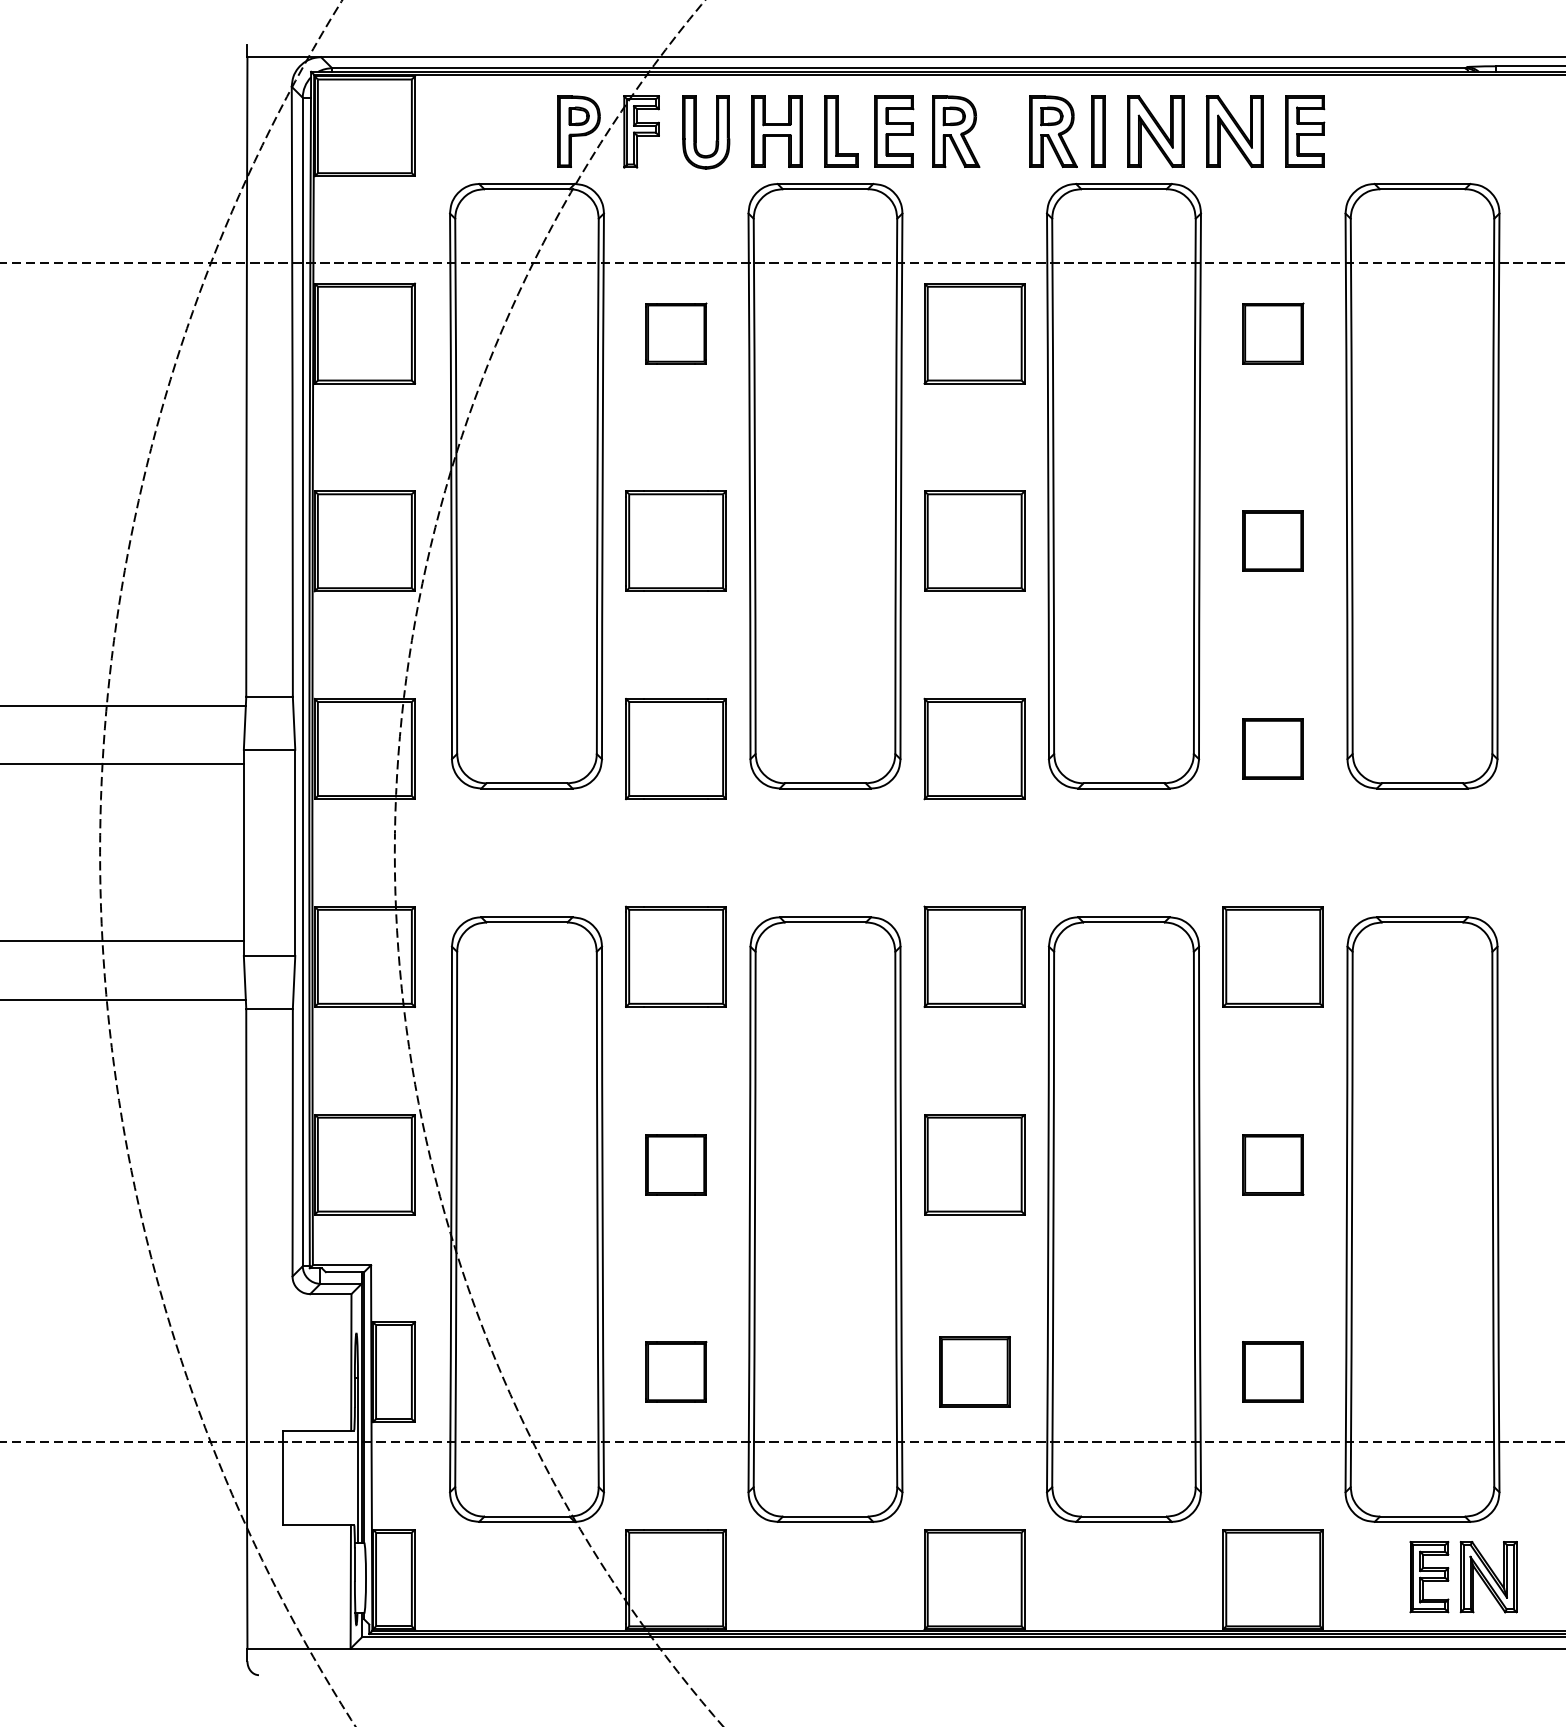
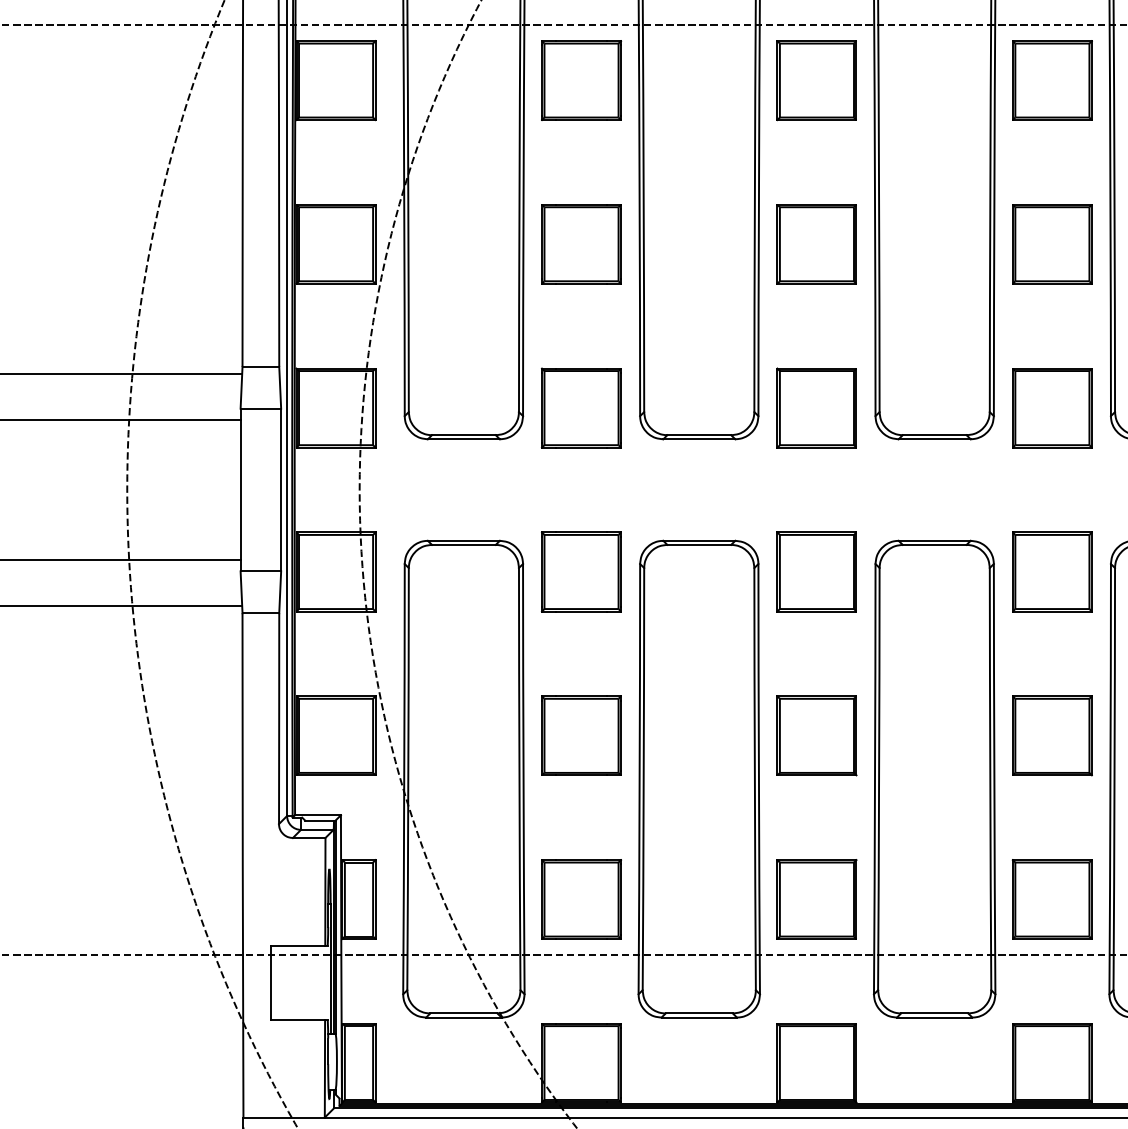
part: (676, 333) -> (581, 80), size x1.67
part: (1273, 333) -> (1052, 80), size x1.67
part: (1272, 540) -> (1051, 243), size x1.67
part: (1272, 748) -> (1051, 407), size x1.67
part: (675, 1164) -> (581, 735), size x1.67
part: (1273, 1164) -> (1052, 735), size x1.67
part: (676, 1371) -> (581, 899), size x1.67
part: (974, 1371) -> (816, 899), size x1.43
part: (1272, 1371) -> (1051, 899), size x1.67

